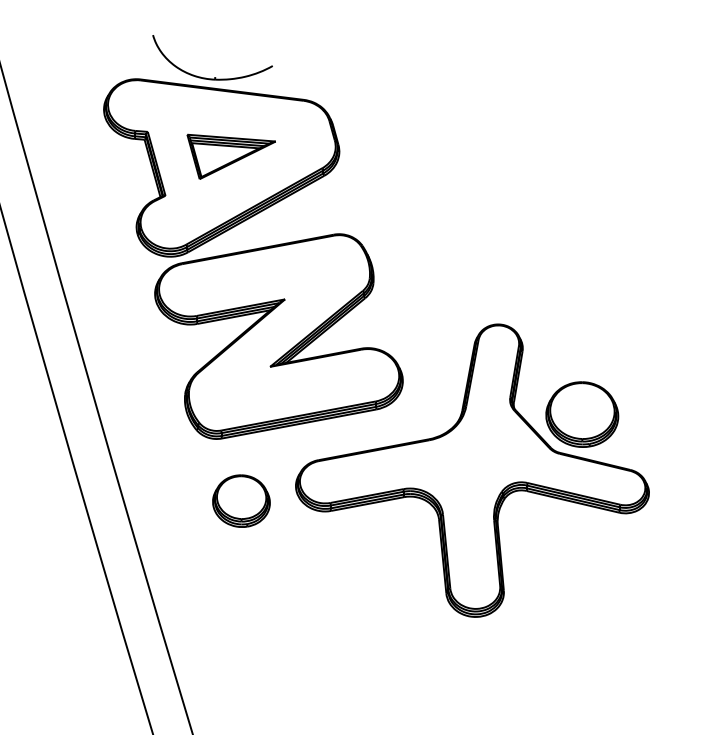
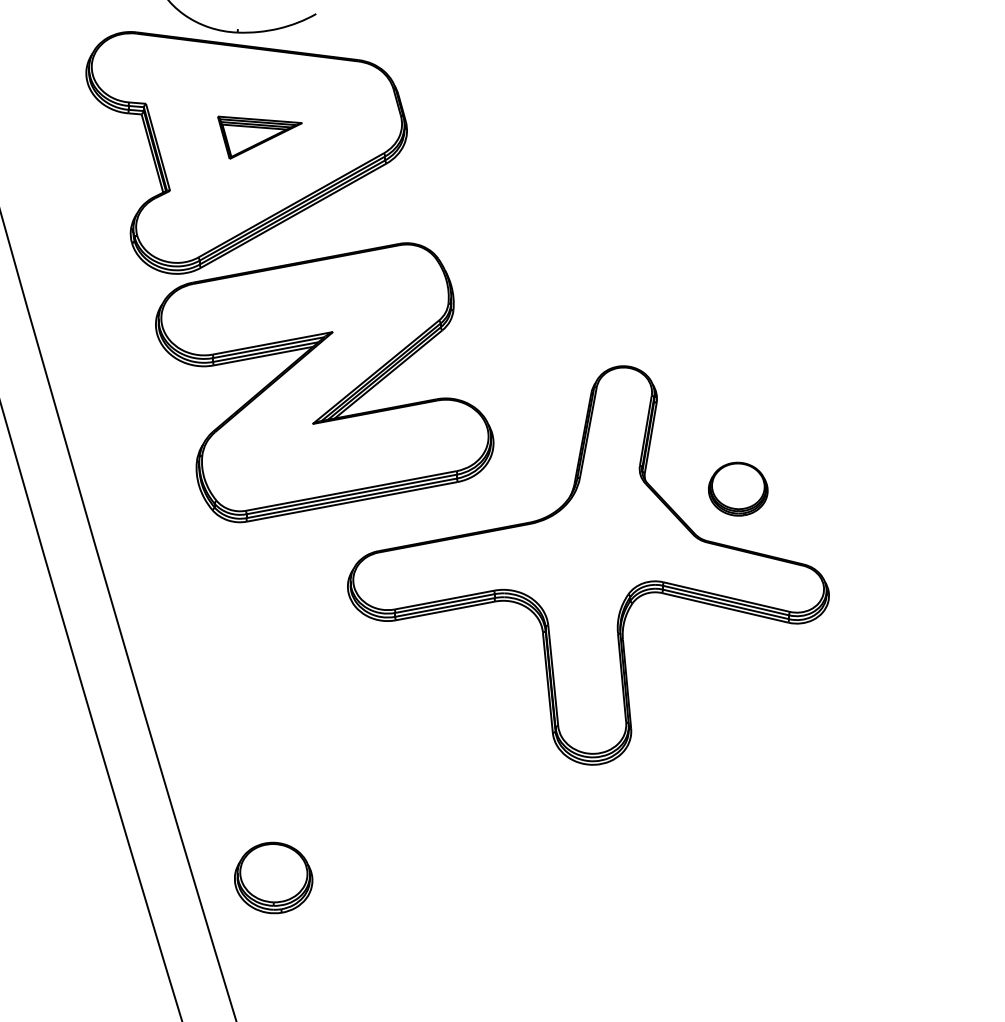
part: (231, 156) -> (259, 137), size x0.7
part: (582, 414) -> (738, 489), size x0.6
part: (241, 500) -> (273, 877), moved

